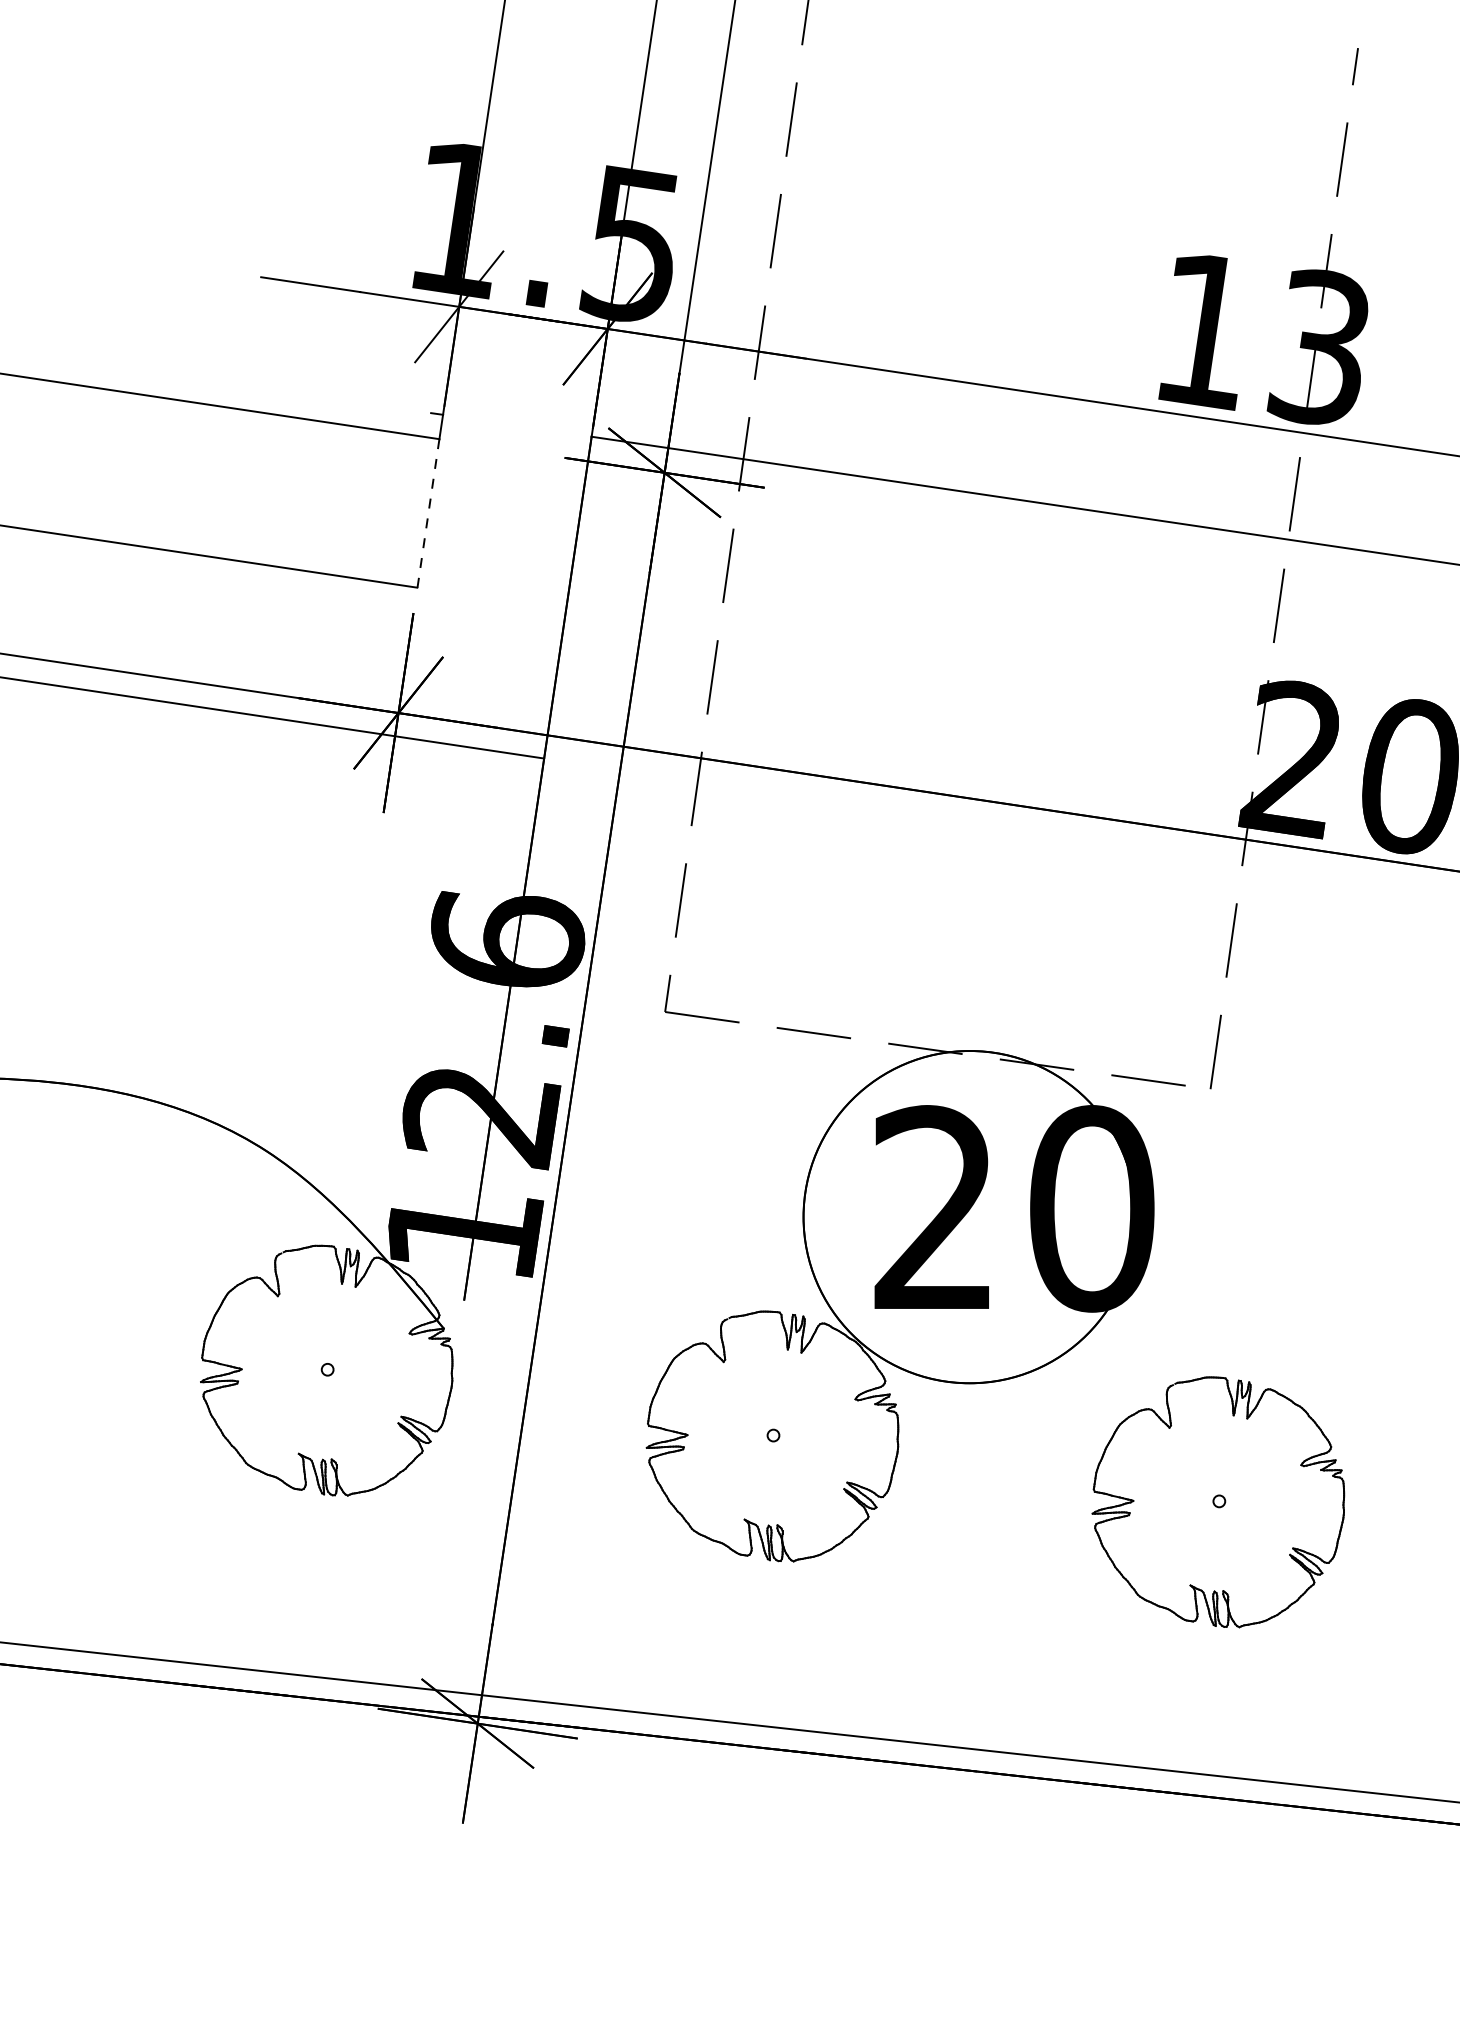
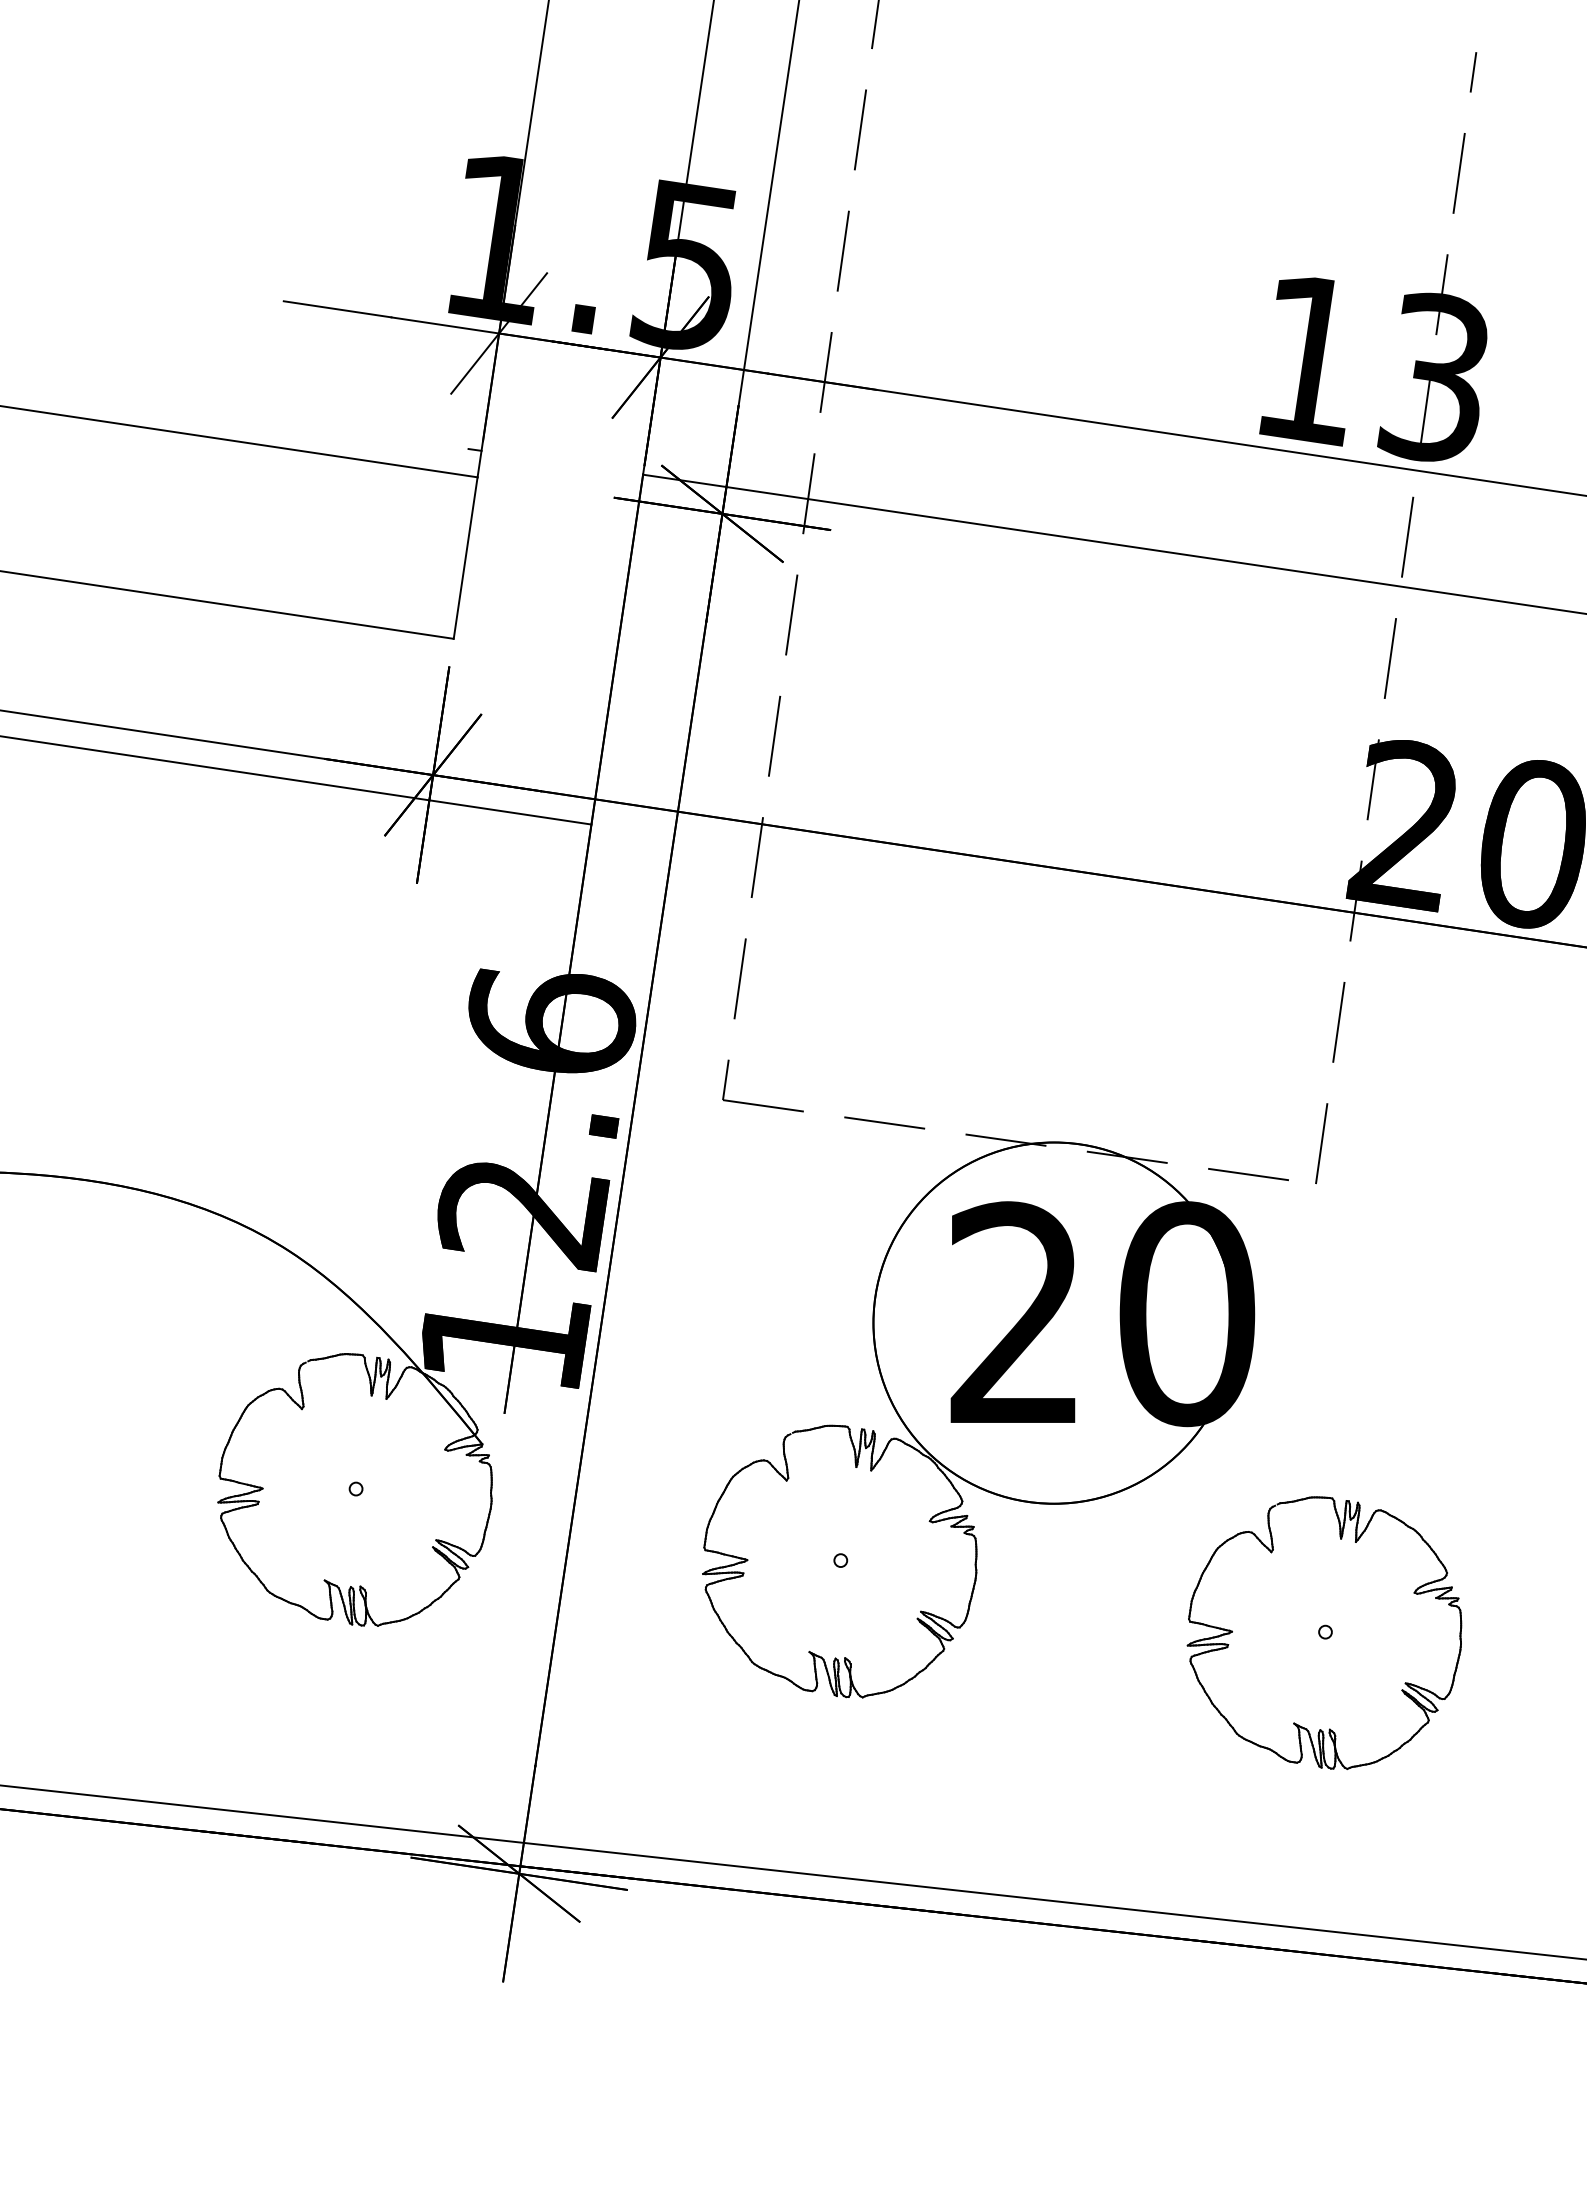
line: (428, 513) -> (465, 558), dashed -> solid

